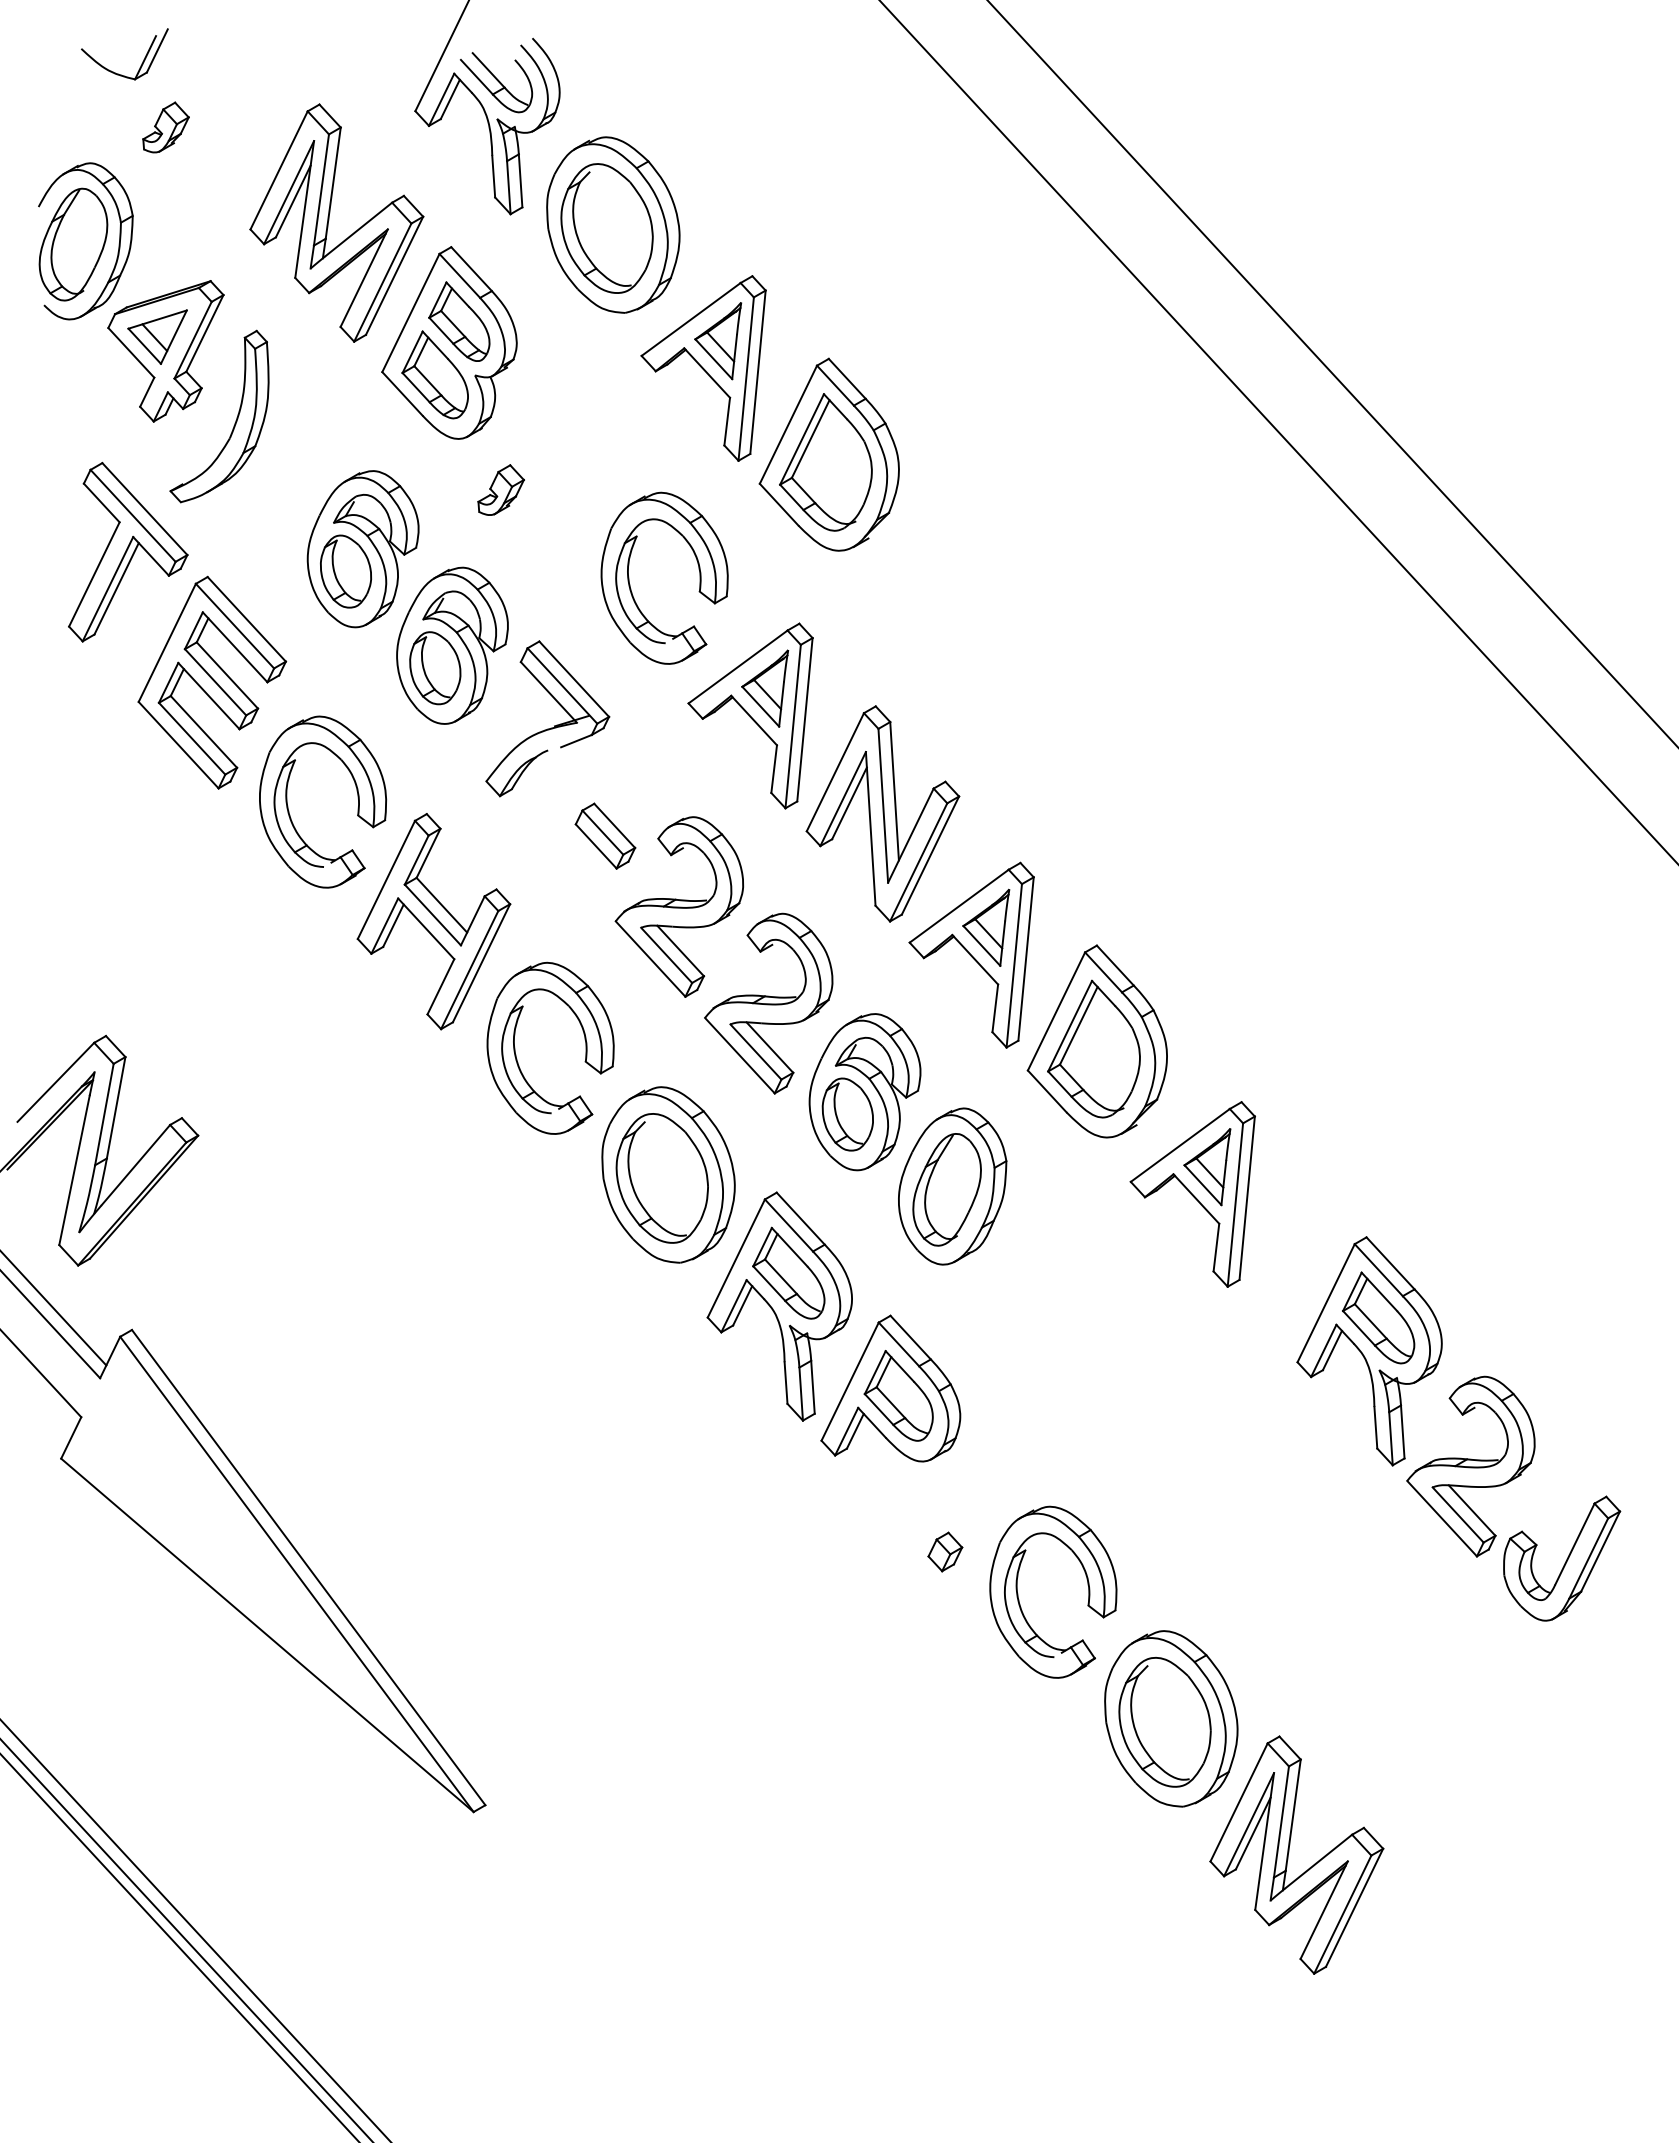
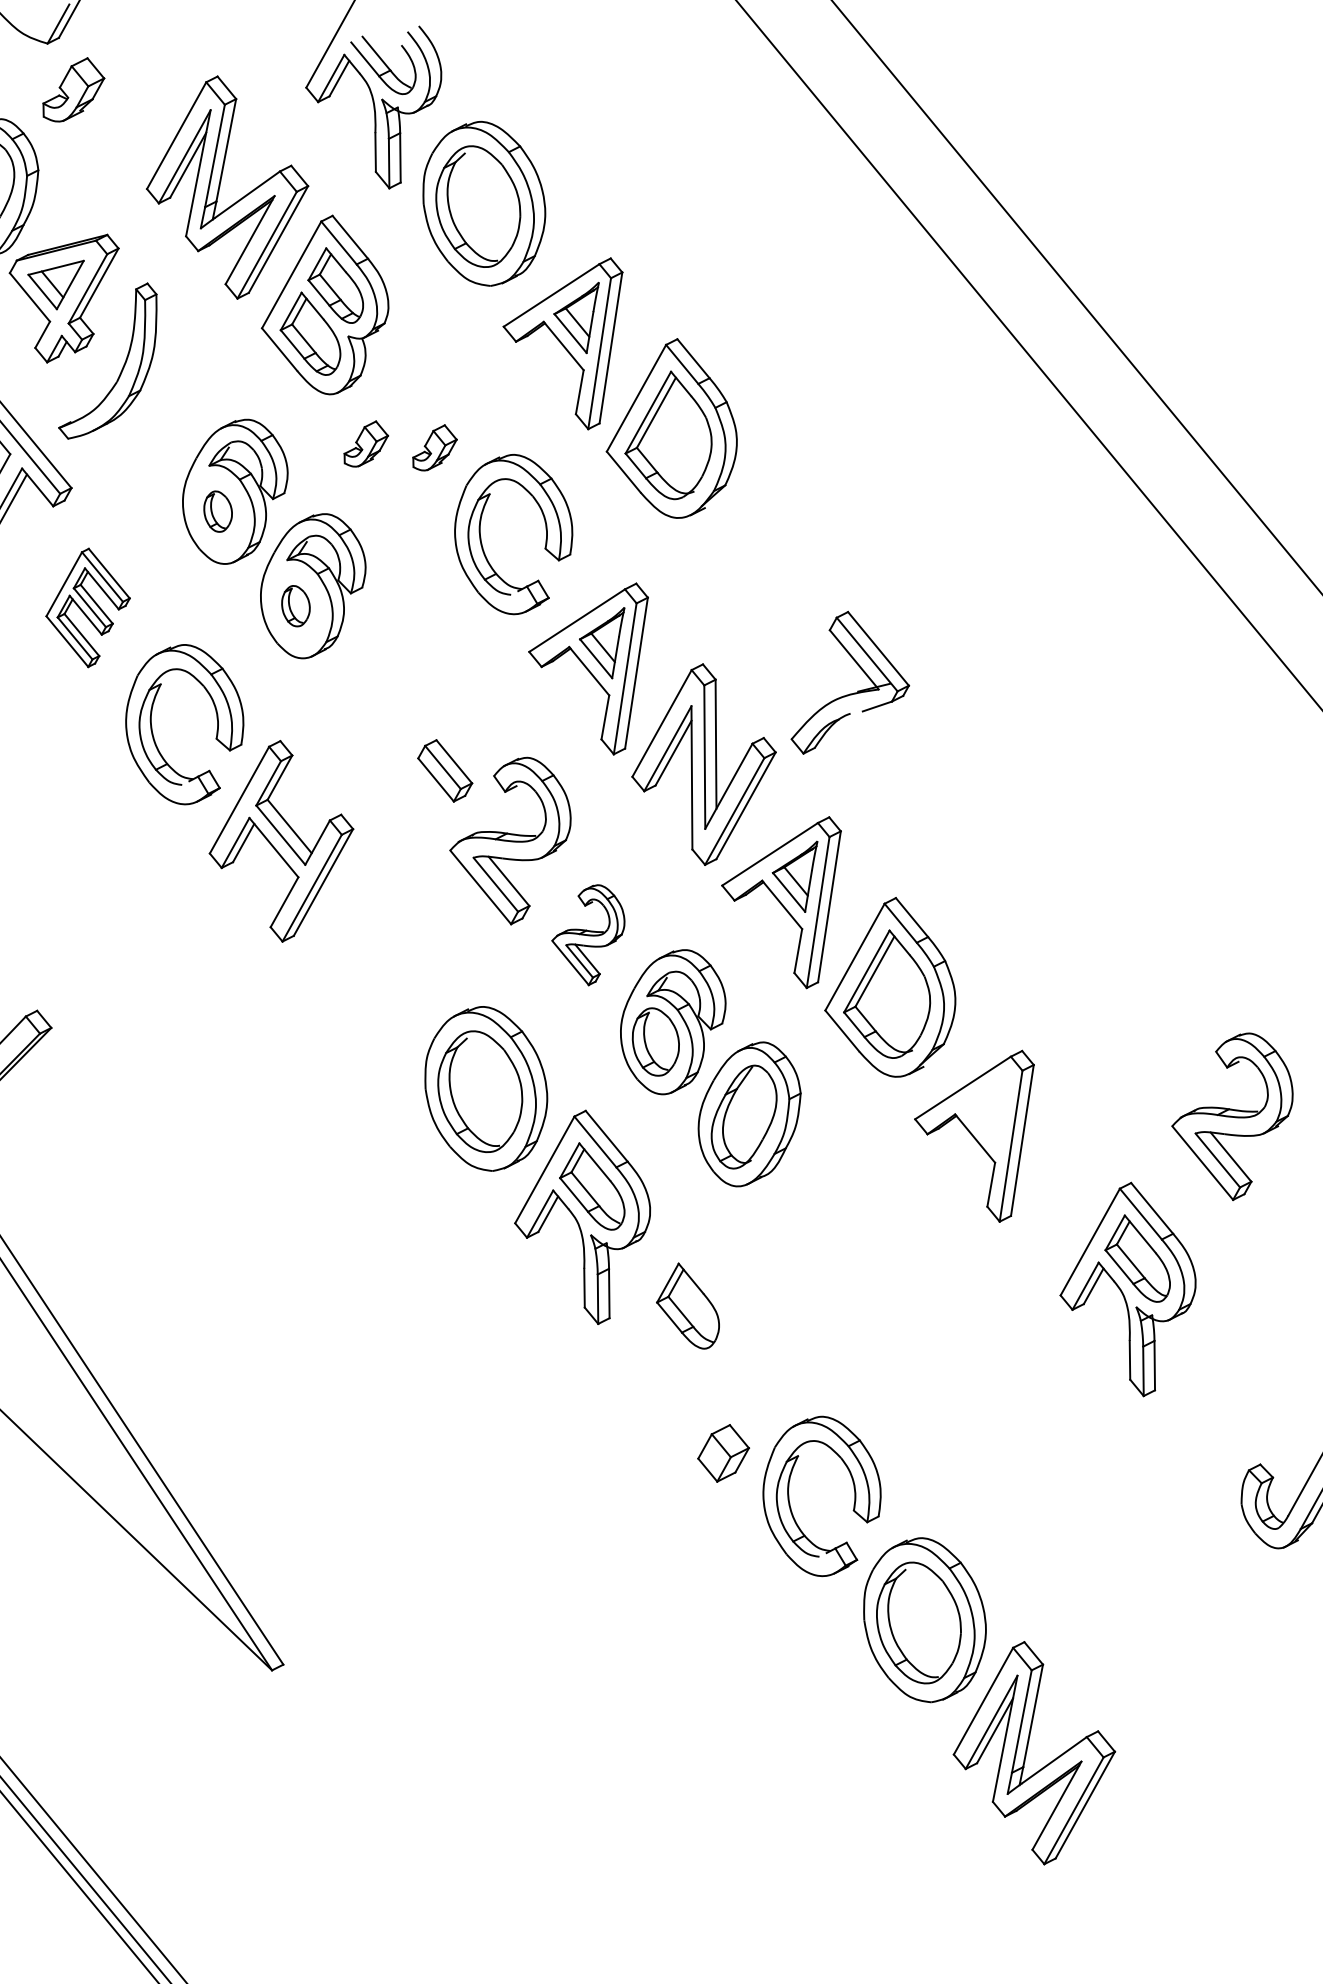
part: (165, 127) -> (73, 89), size x1.4
part: (574, 489) -> (434, 447), added
part: (346, 571) -> (218, 511), size x0.6
part: (435, 668) -> (296, 606), size x0.6
part: (212, 682) -> (88, 607), size x0.6
part: (551, 727) -> (854, 692), moved
part: (768, 1003) -> (587, 934), size x0.6
part: (516, 1054) -> (351, 969), removed
part: (1207, 1167) -> (987, 1109), removed
part: (890, 1388) -> (681, 1298), removed
part: (1470, 1466) -> (1231, 1116), moved
part: (945, 1551) -> (723, 1452), size x1.6

